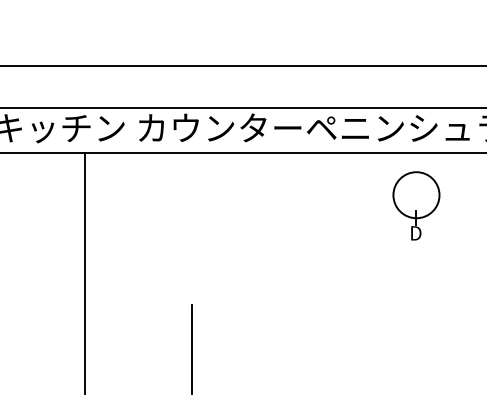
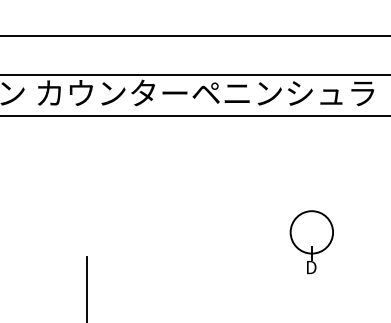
part: (416, 205) -> (311, 241), moved

